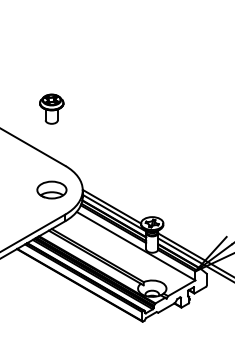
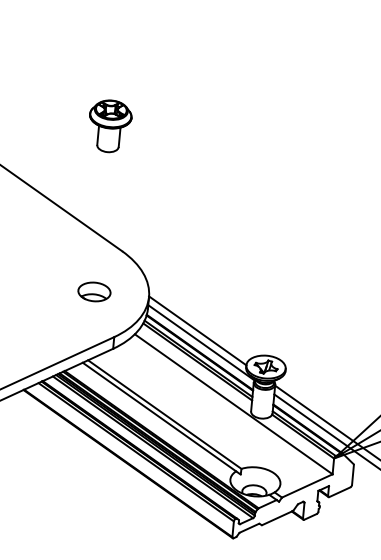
part: (51, 108) -> (109, 125), moved
part: (51, 190) -> (93, 292), size x0.62

